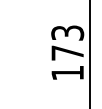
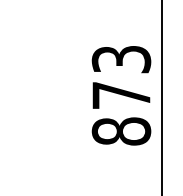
text: (67, 72) -> (121, 130), 173 -> 873

